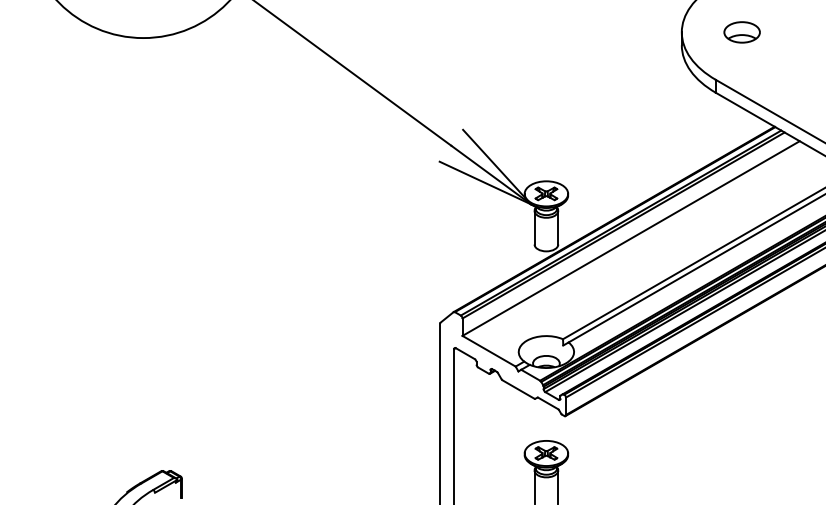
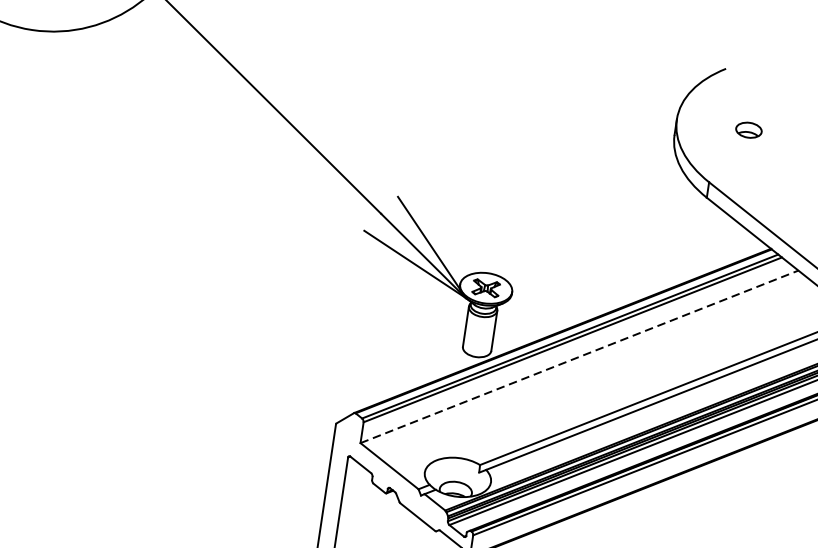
part: (741, 32) -> (748, 130), size x0.6
line: (631, 238) -> (579, 356), solid -> dashed

